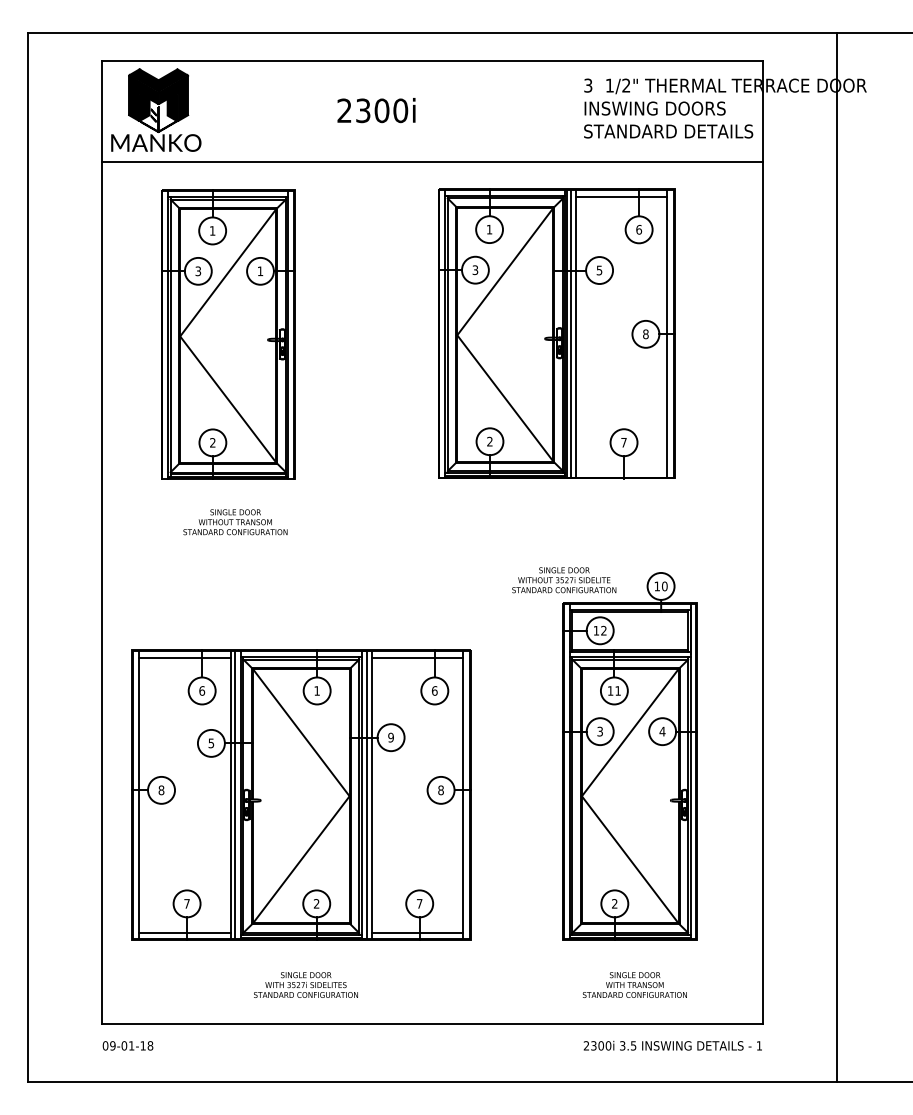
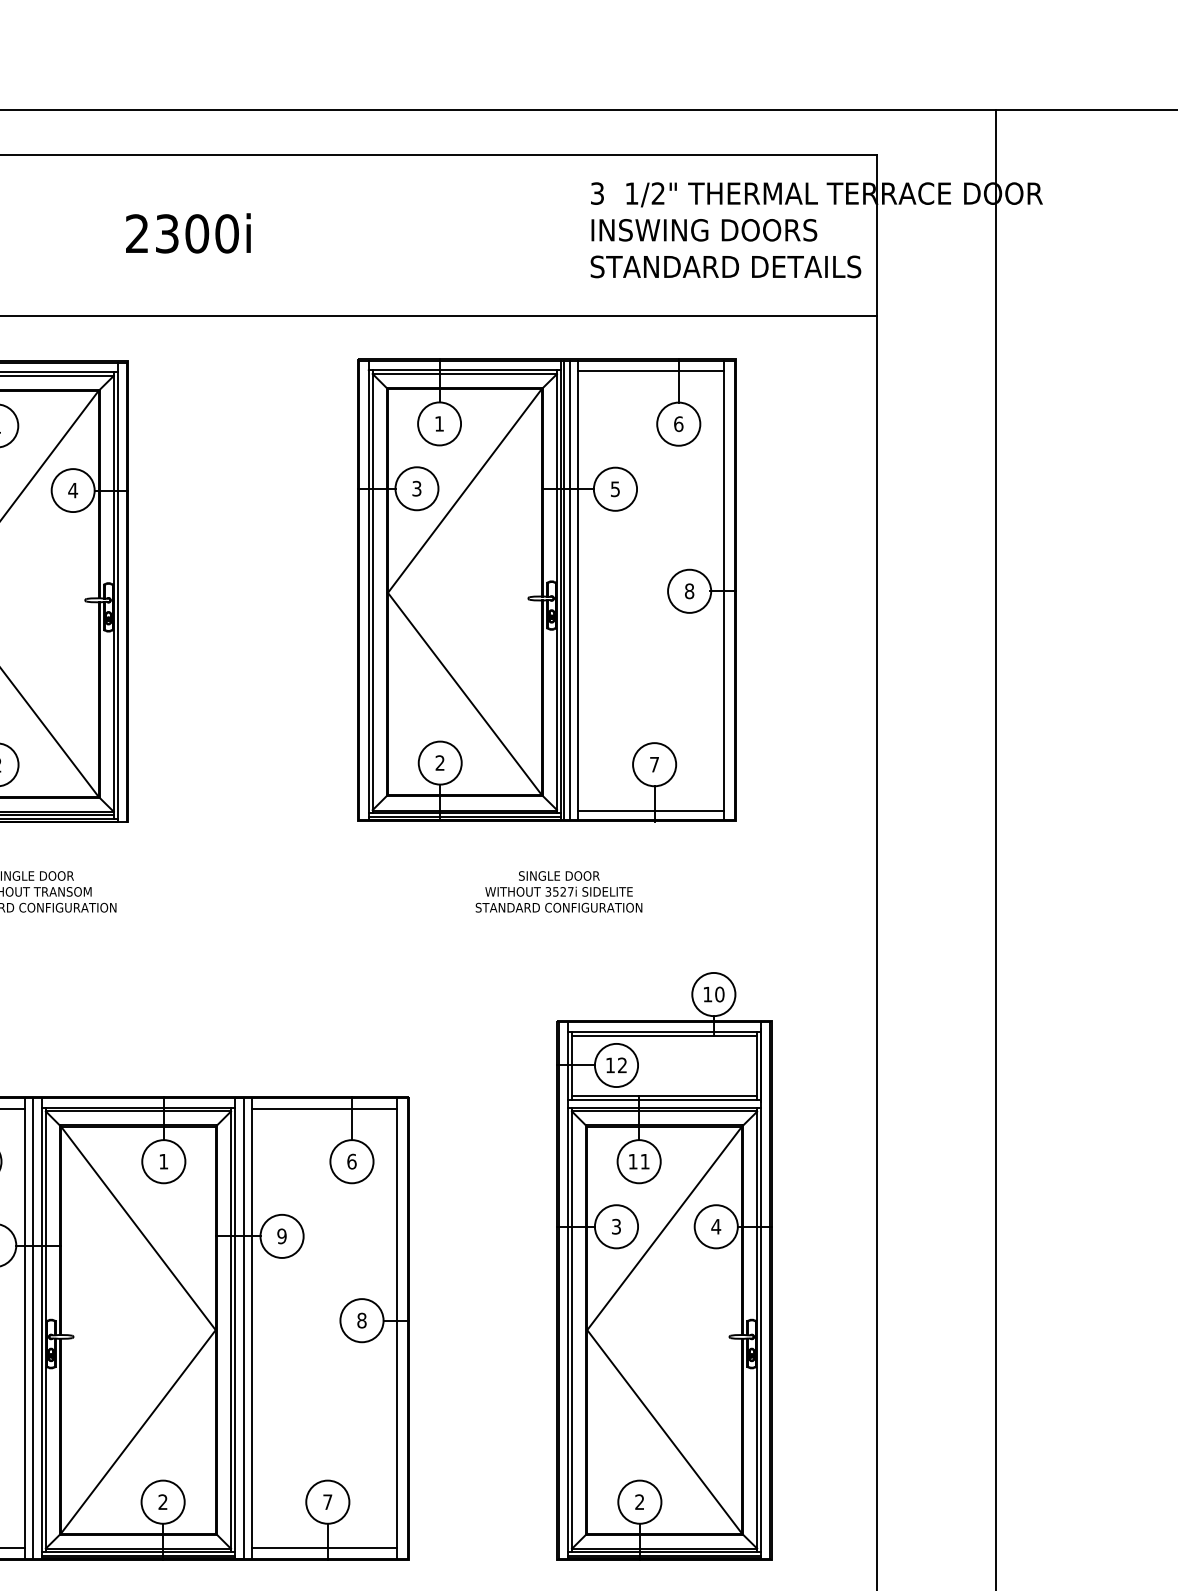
text: (376, 110) -> (188, 233), moved
text: (260, 271) -> (73, 490), 1 -> 4
line: (621, 471) -> (650, 810), added
text: (564, 580) -> (559, 892), moved

